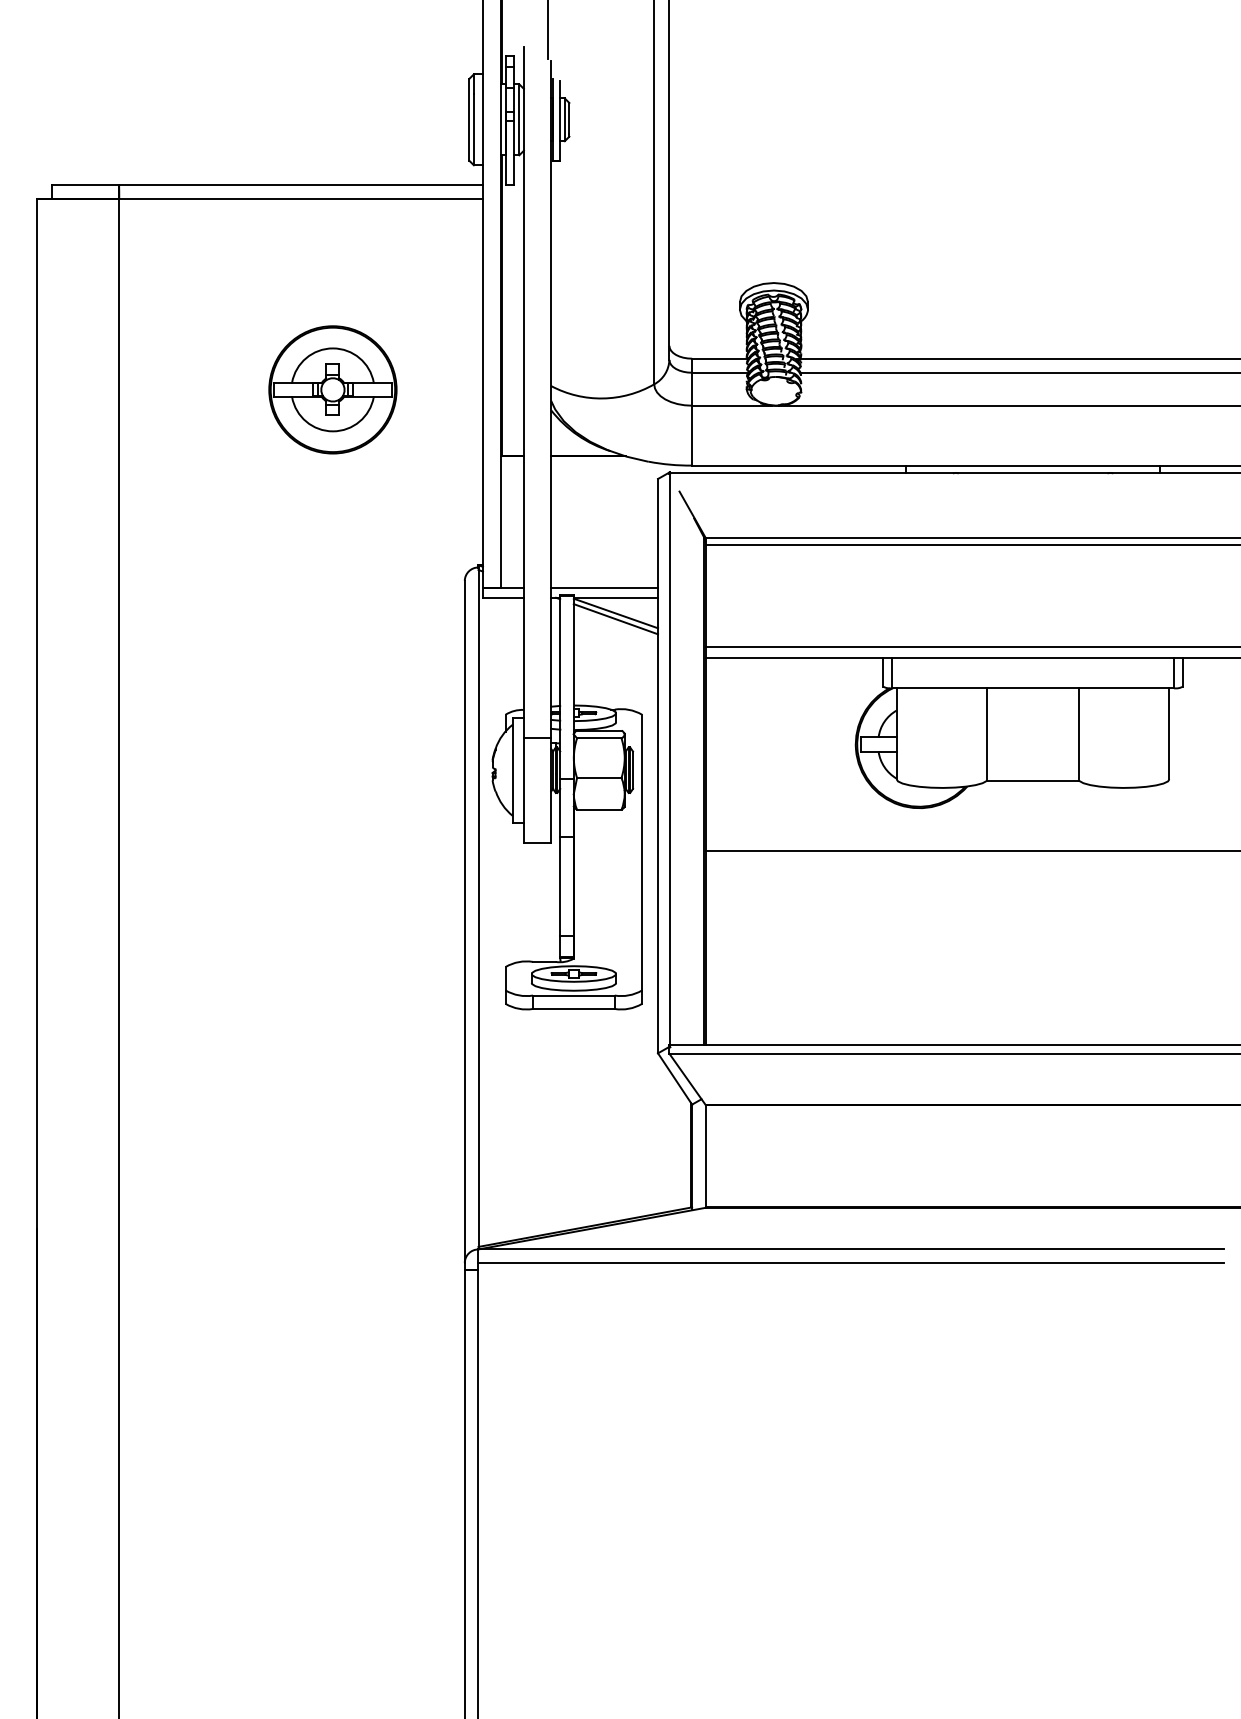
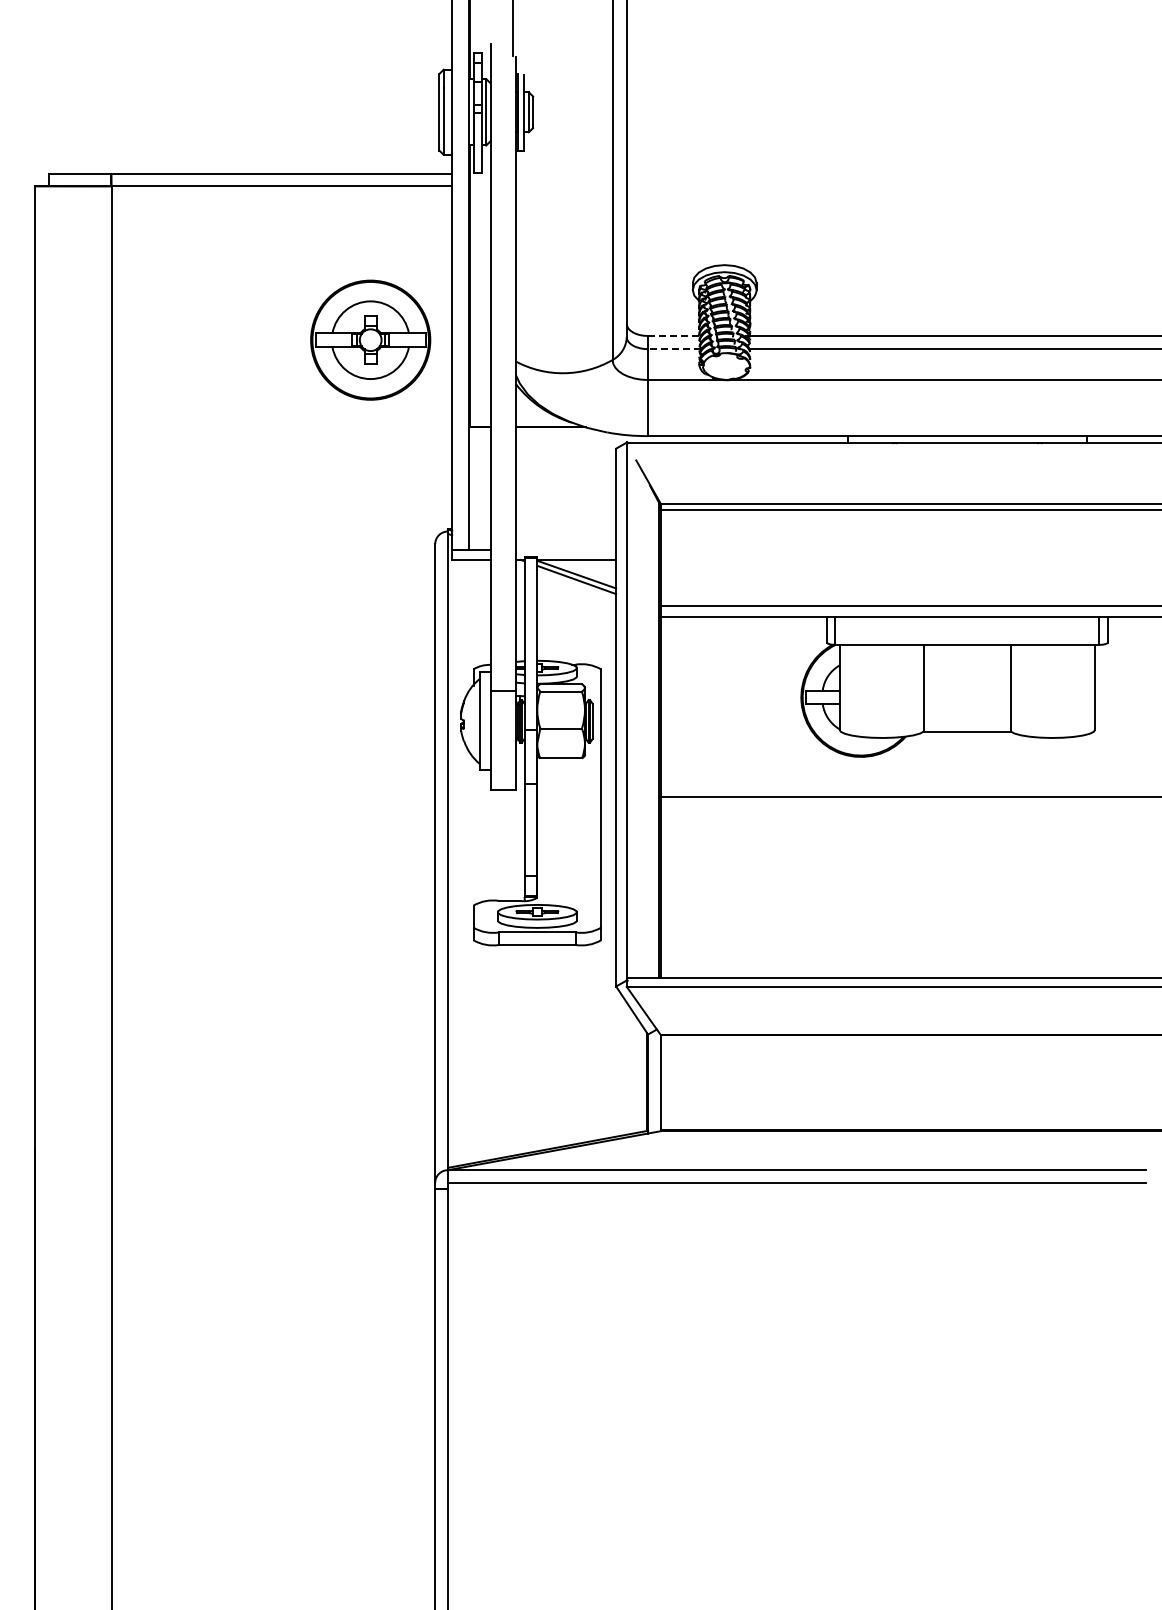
line: (720, 359) -> (674, 336), solid -> dashed
line: (720, 373) -> (674, 349), solid -> dashed
part: (332, 389) -> (370, 339), moved
line: (605, 587) -> (566, 550), removed

